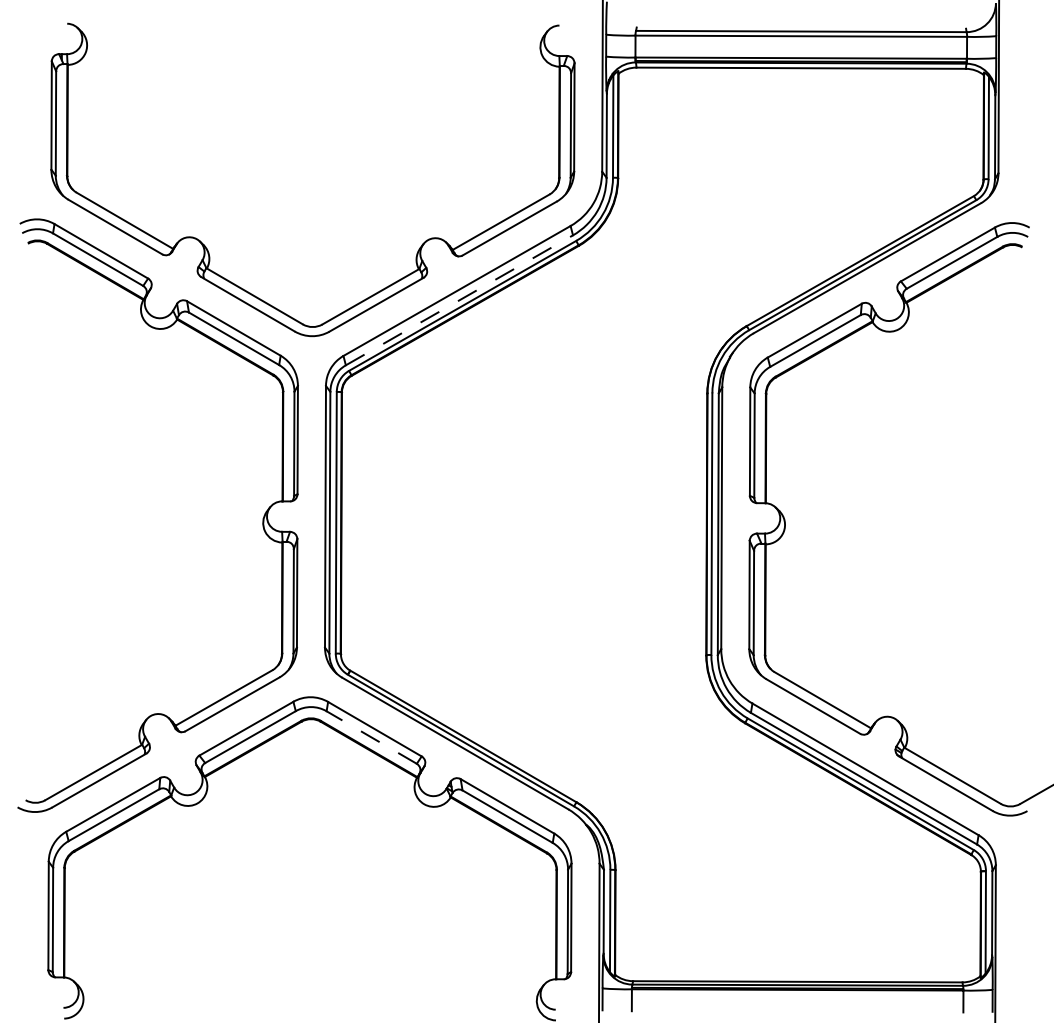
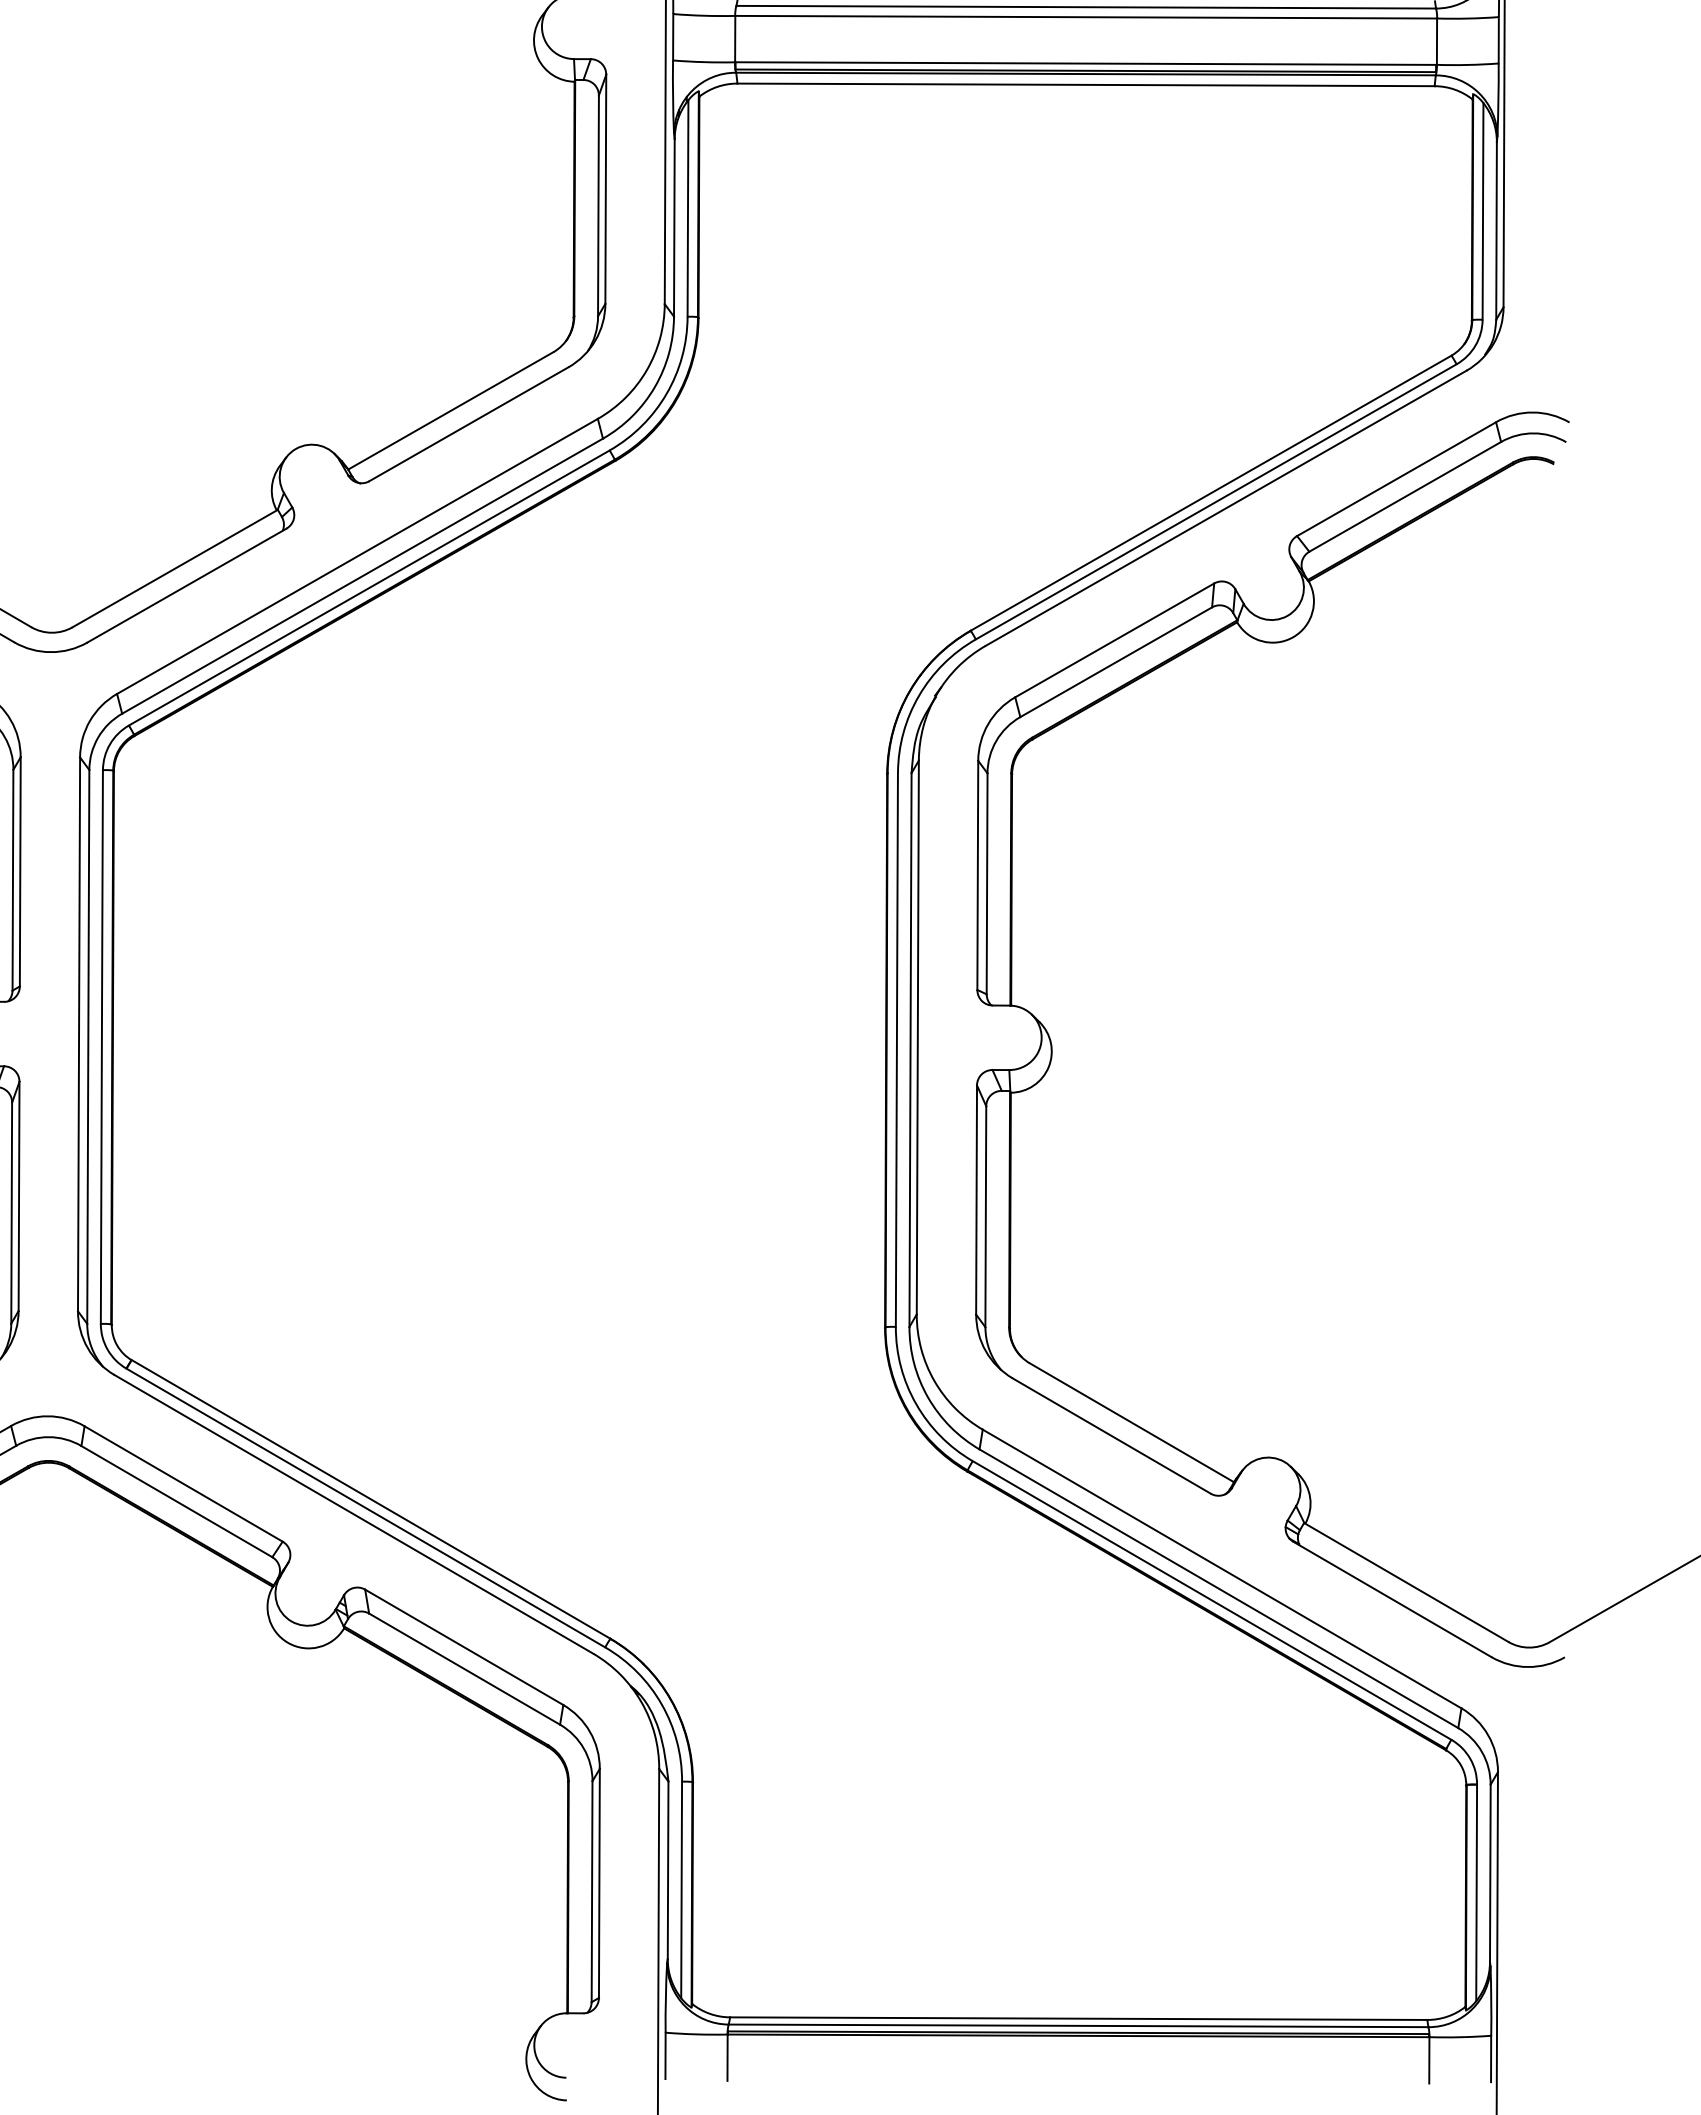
line: (459, 300) -> (362, 576), dashed -> solid
line: (371, 737) -> (176, 1501), dashed -> solid

